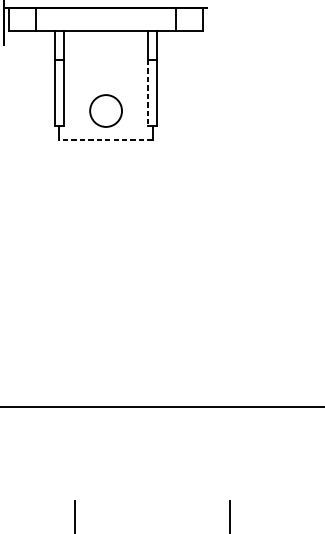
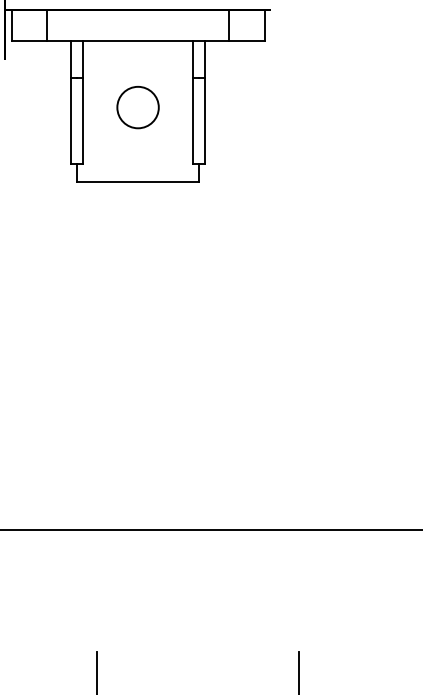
line: (147, 92) -> (192, 120), dashed -> solid
circle: (105, 110) -> (137, 107), moved
line: (106, 140) -> (138, 182), dashed -> solid

